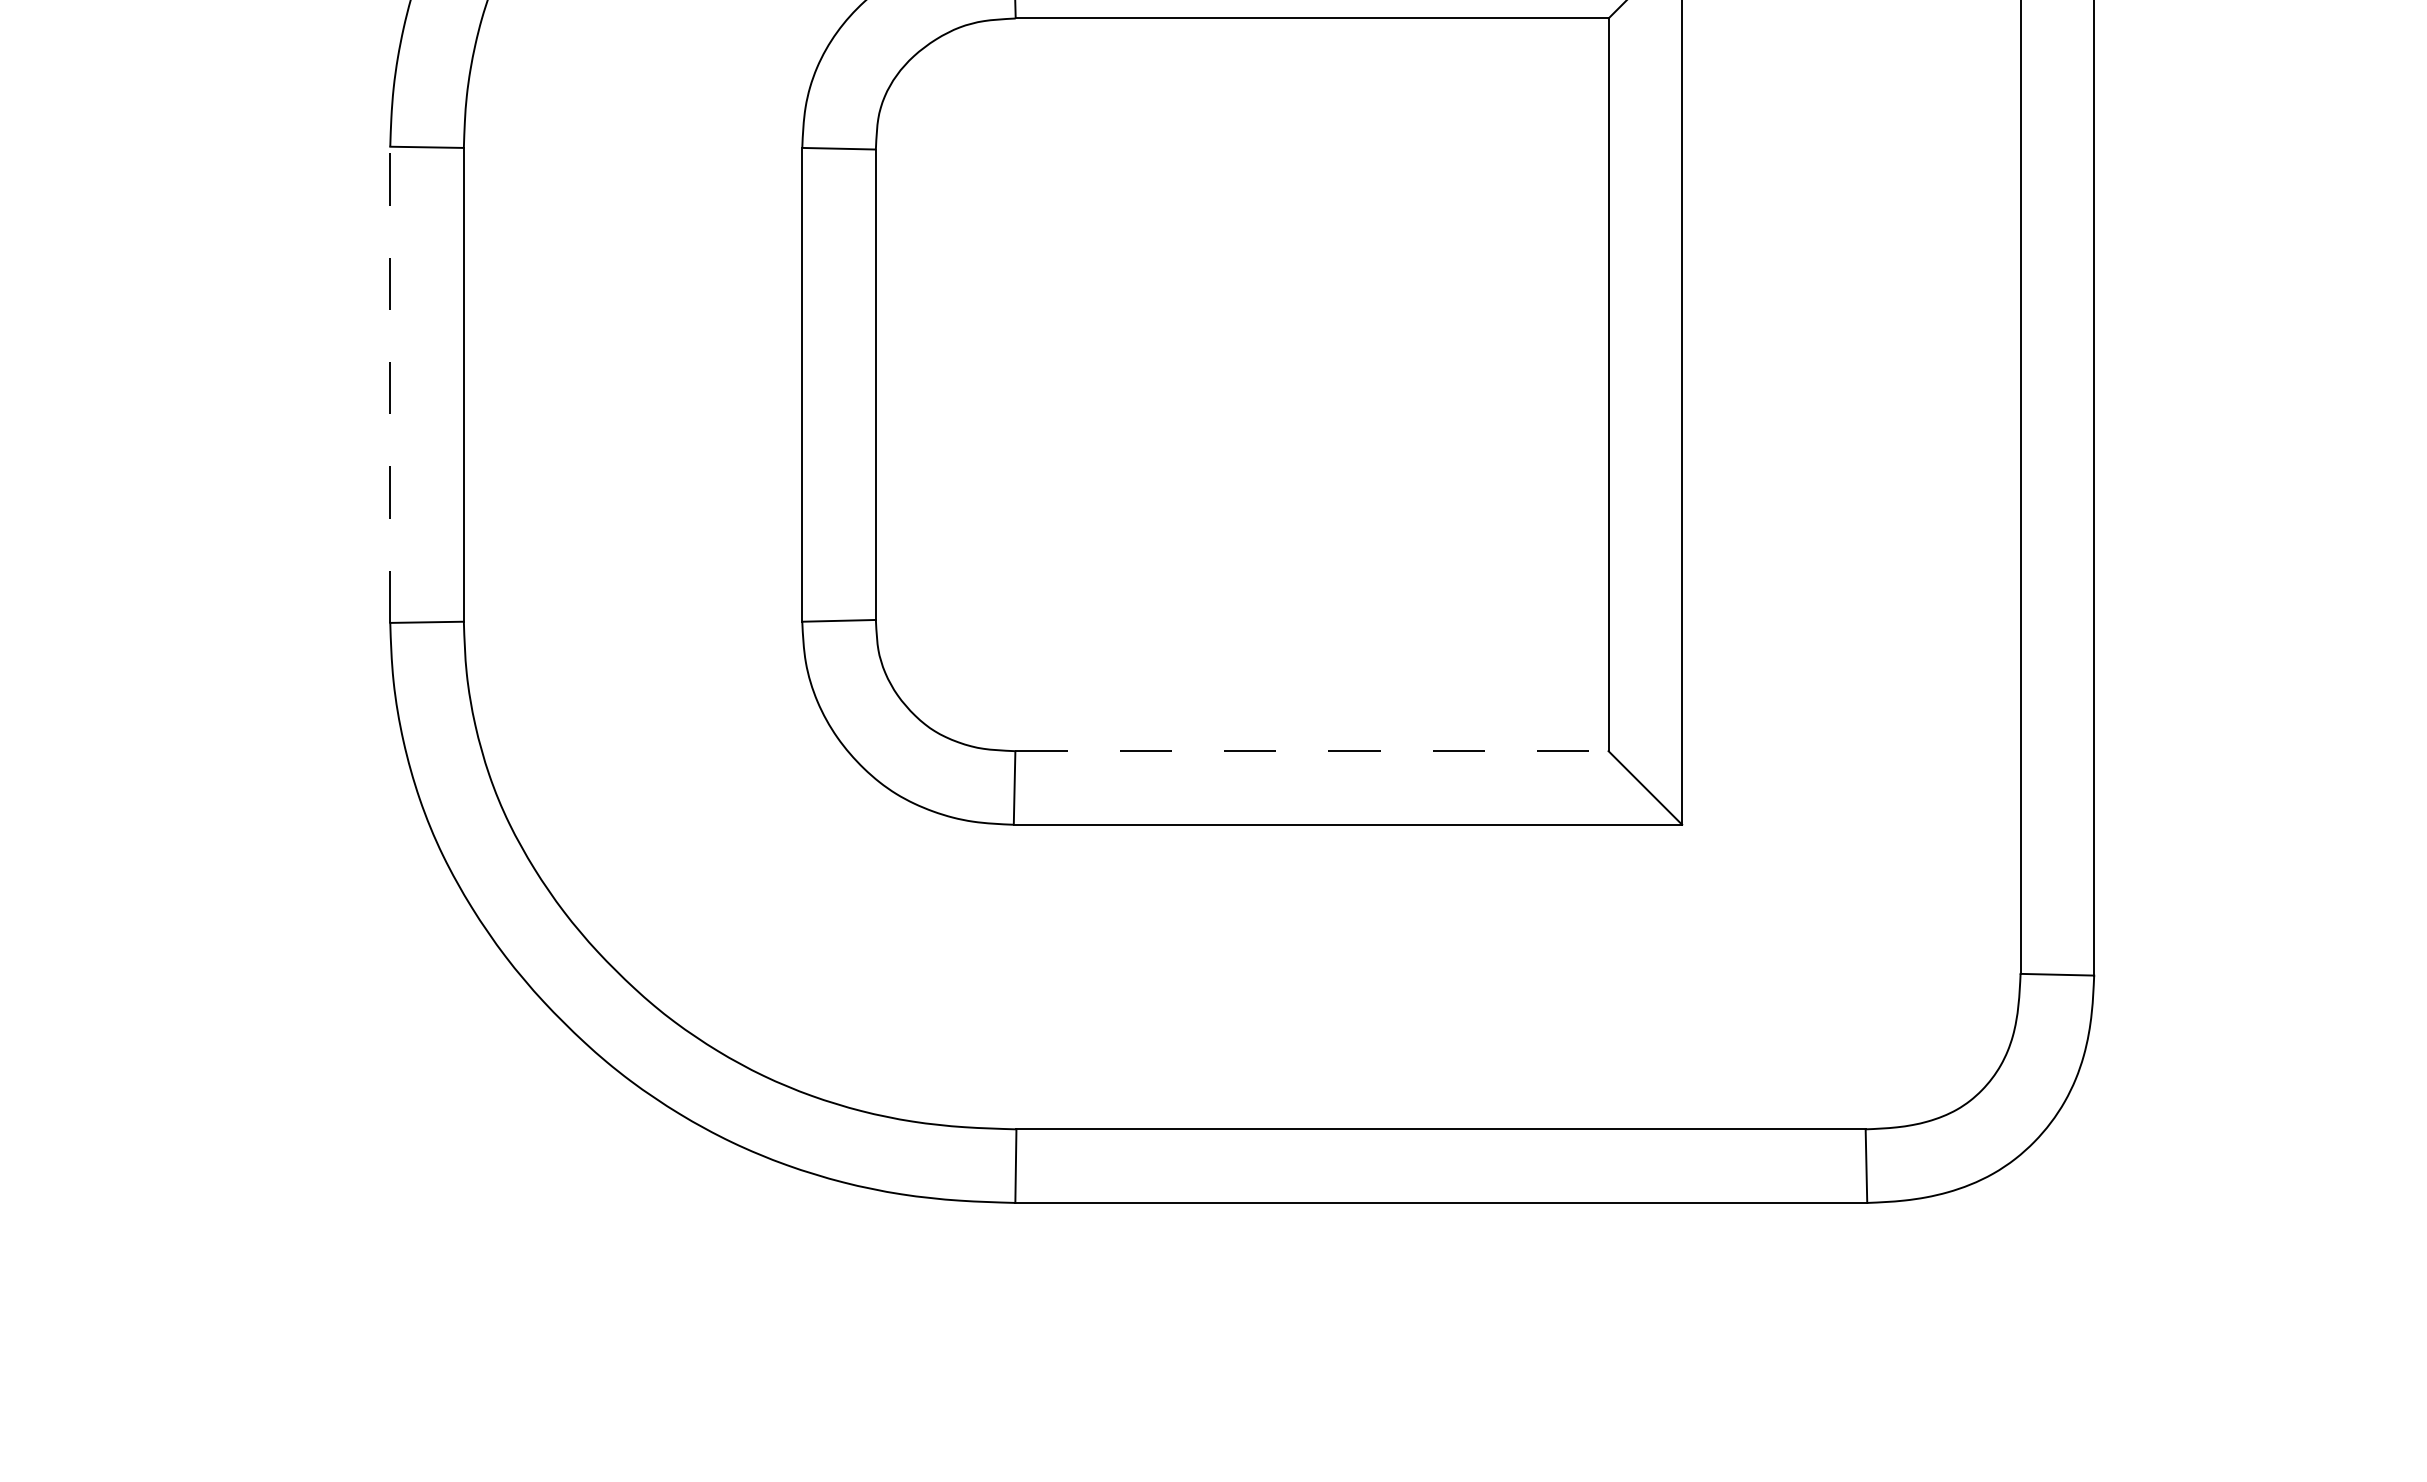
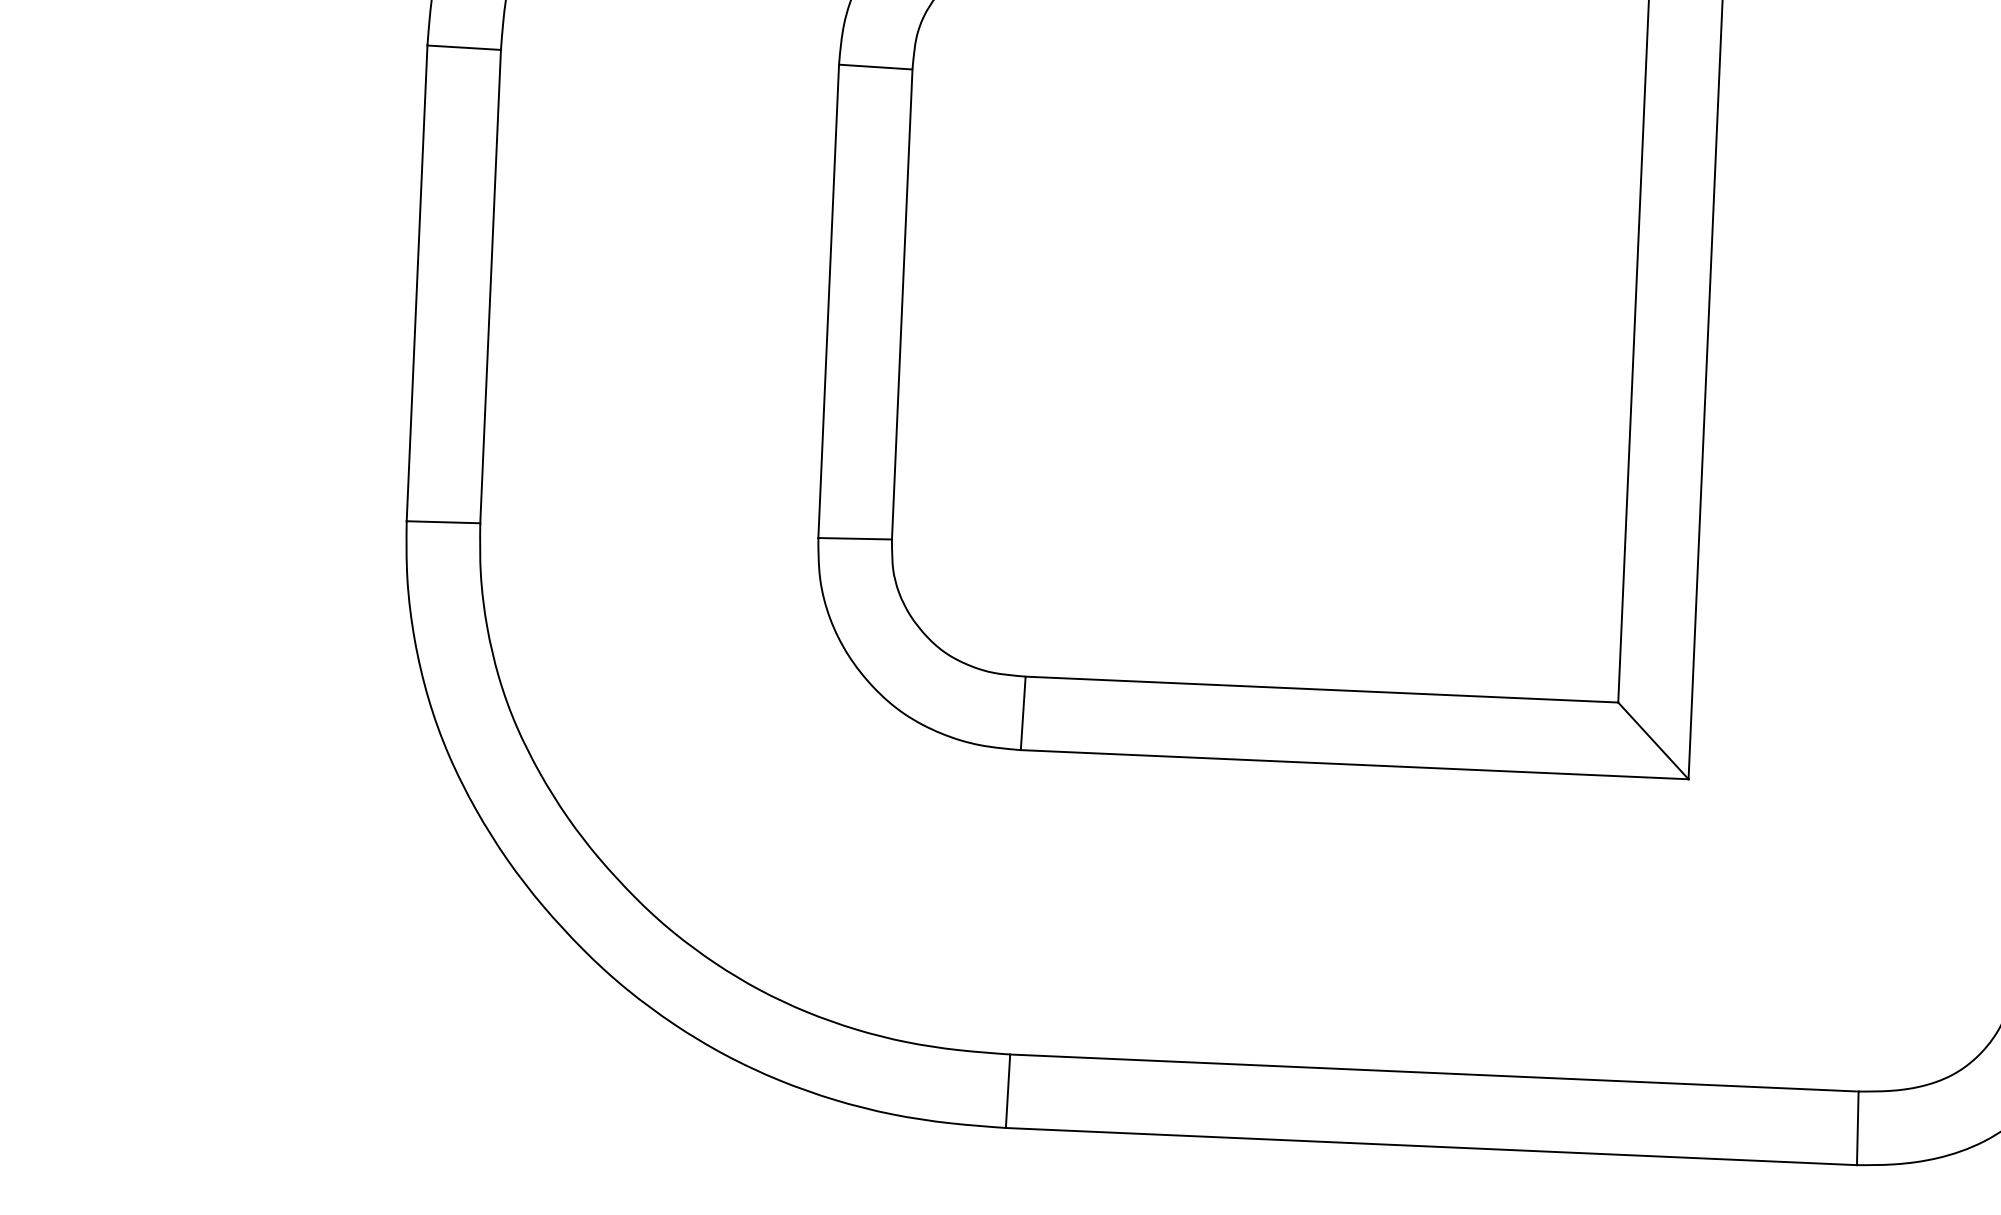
line: (390, 384) -> (417, 283), dashed -> solid
line: (1311, 751) -> (1321, 689), dashed -> solid

